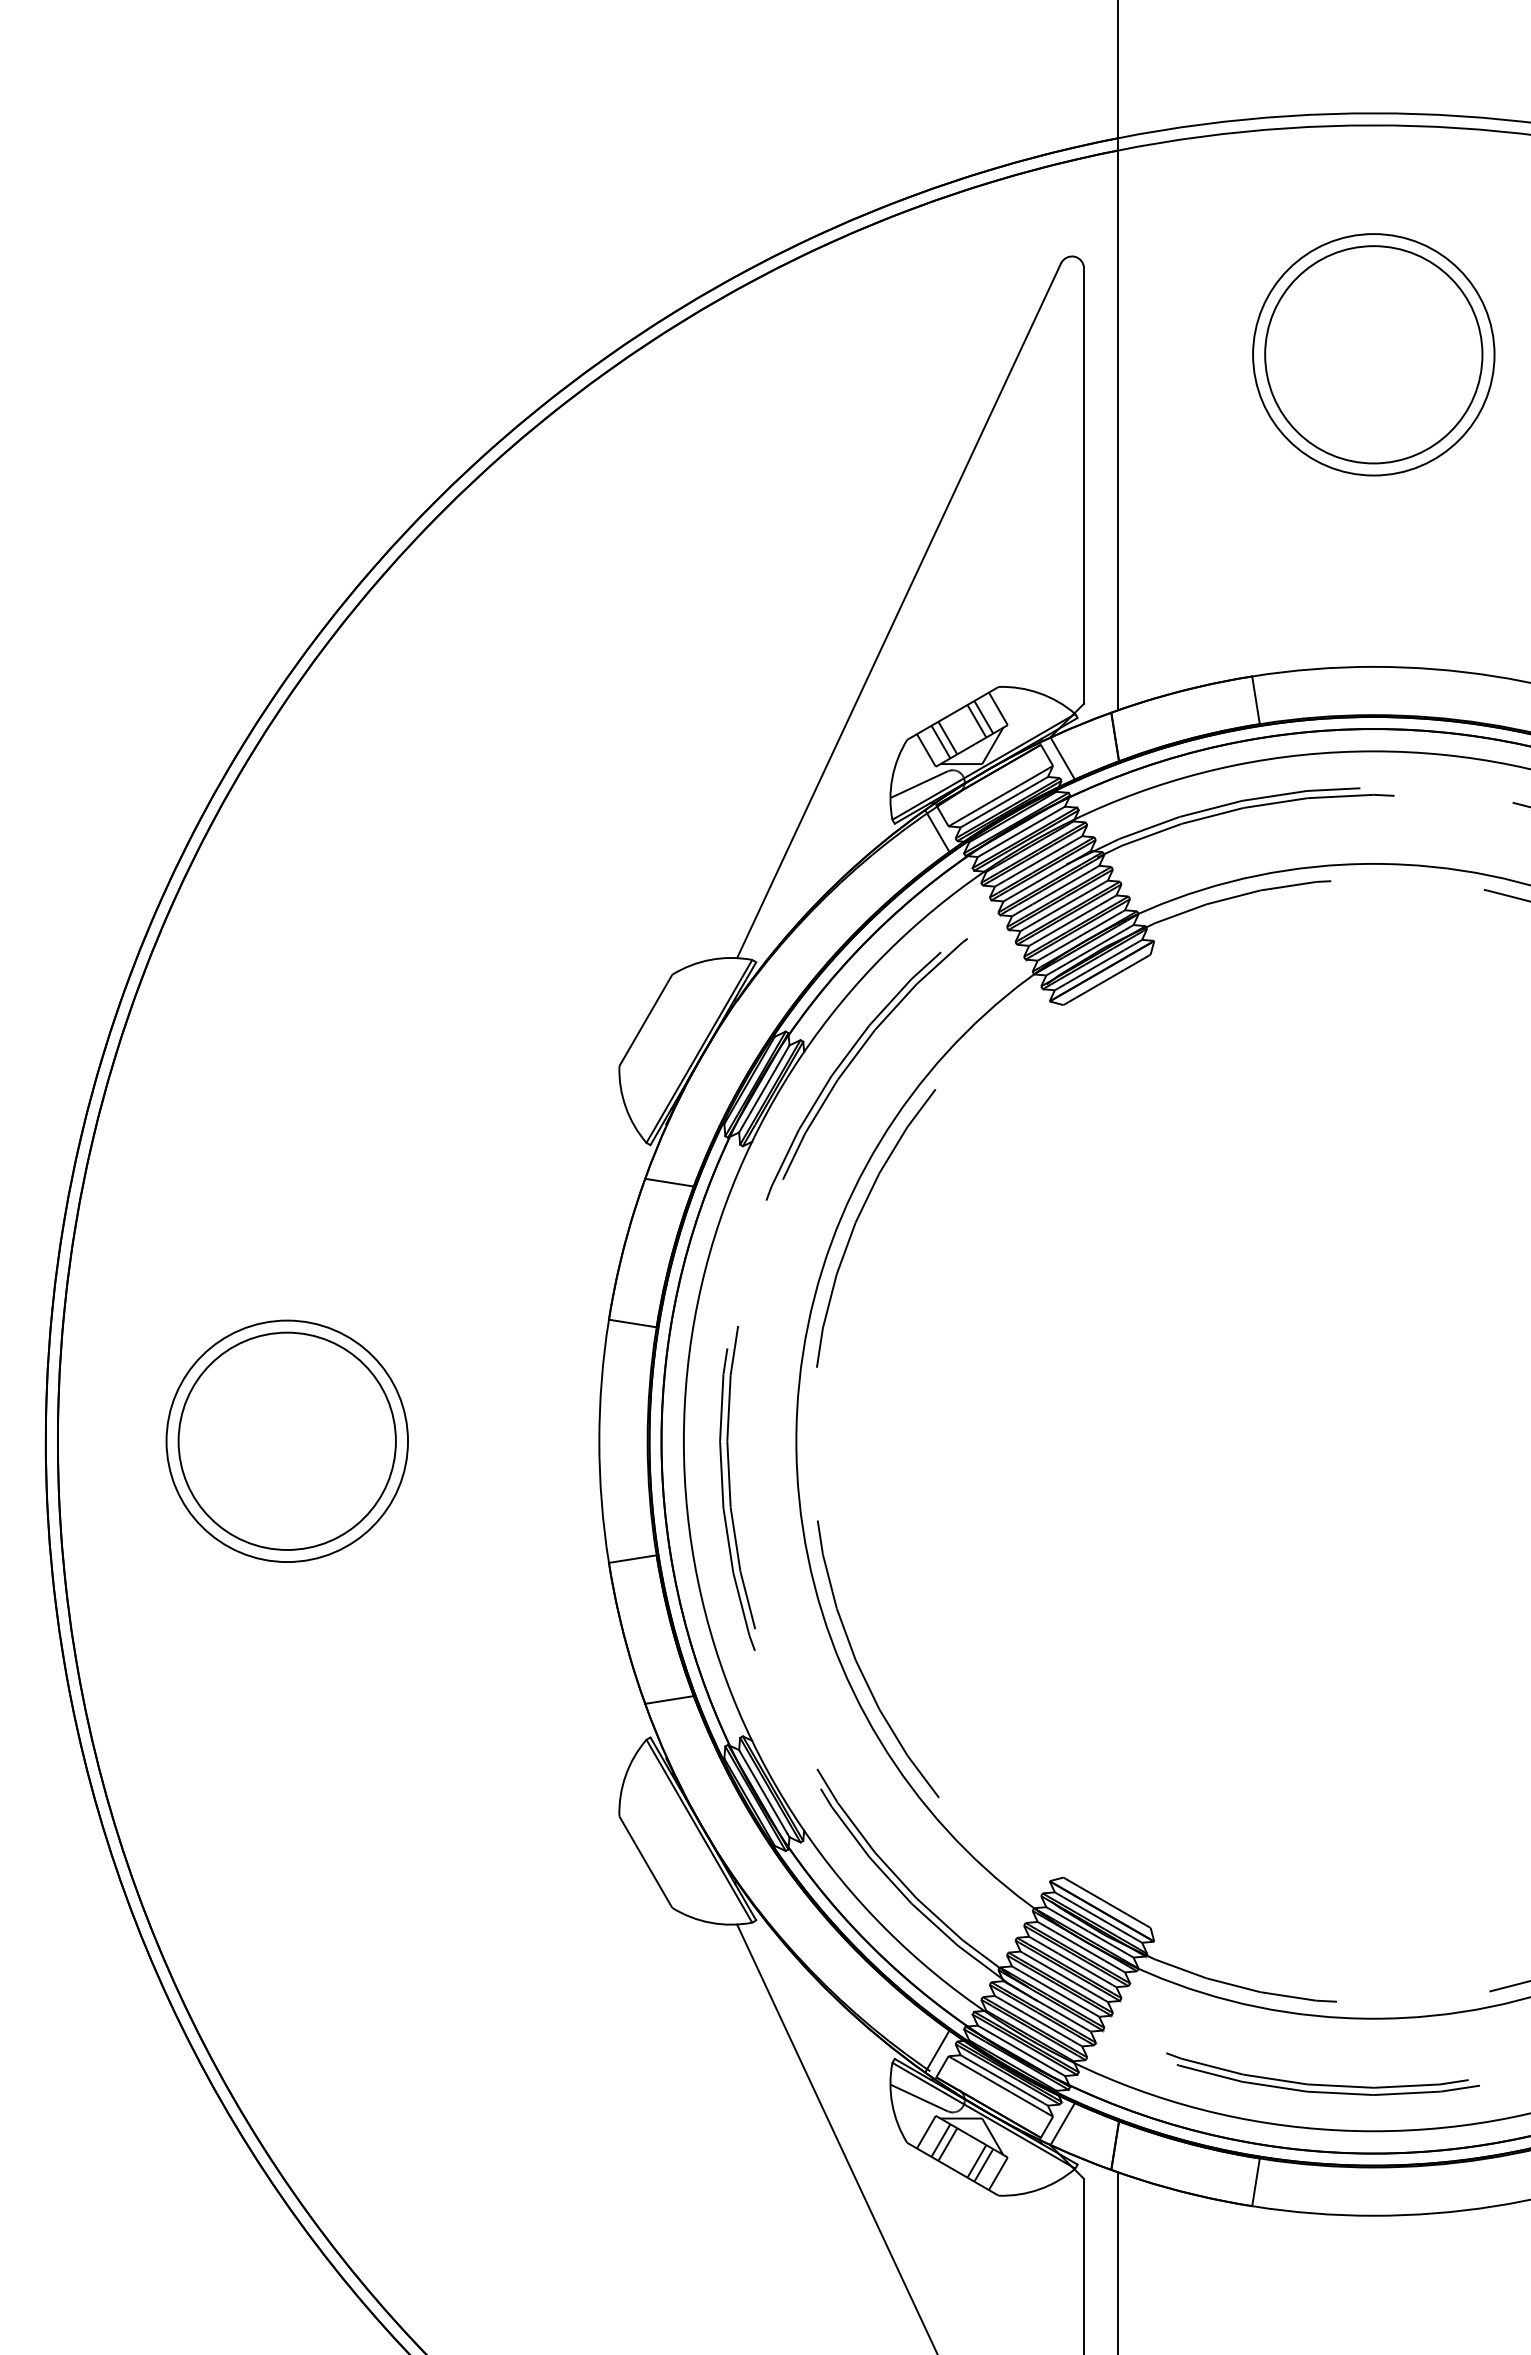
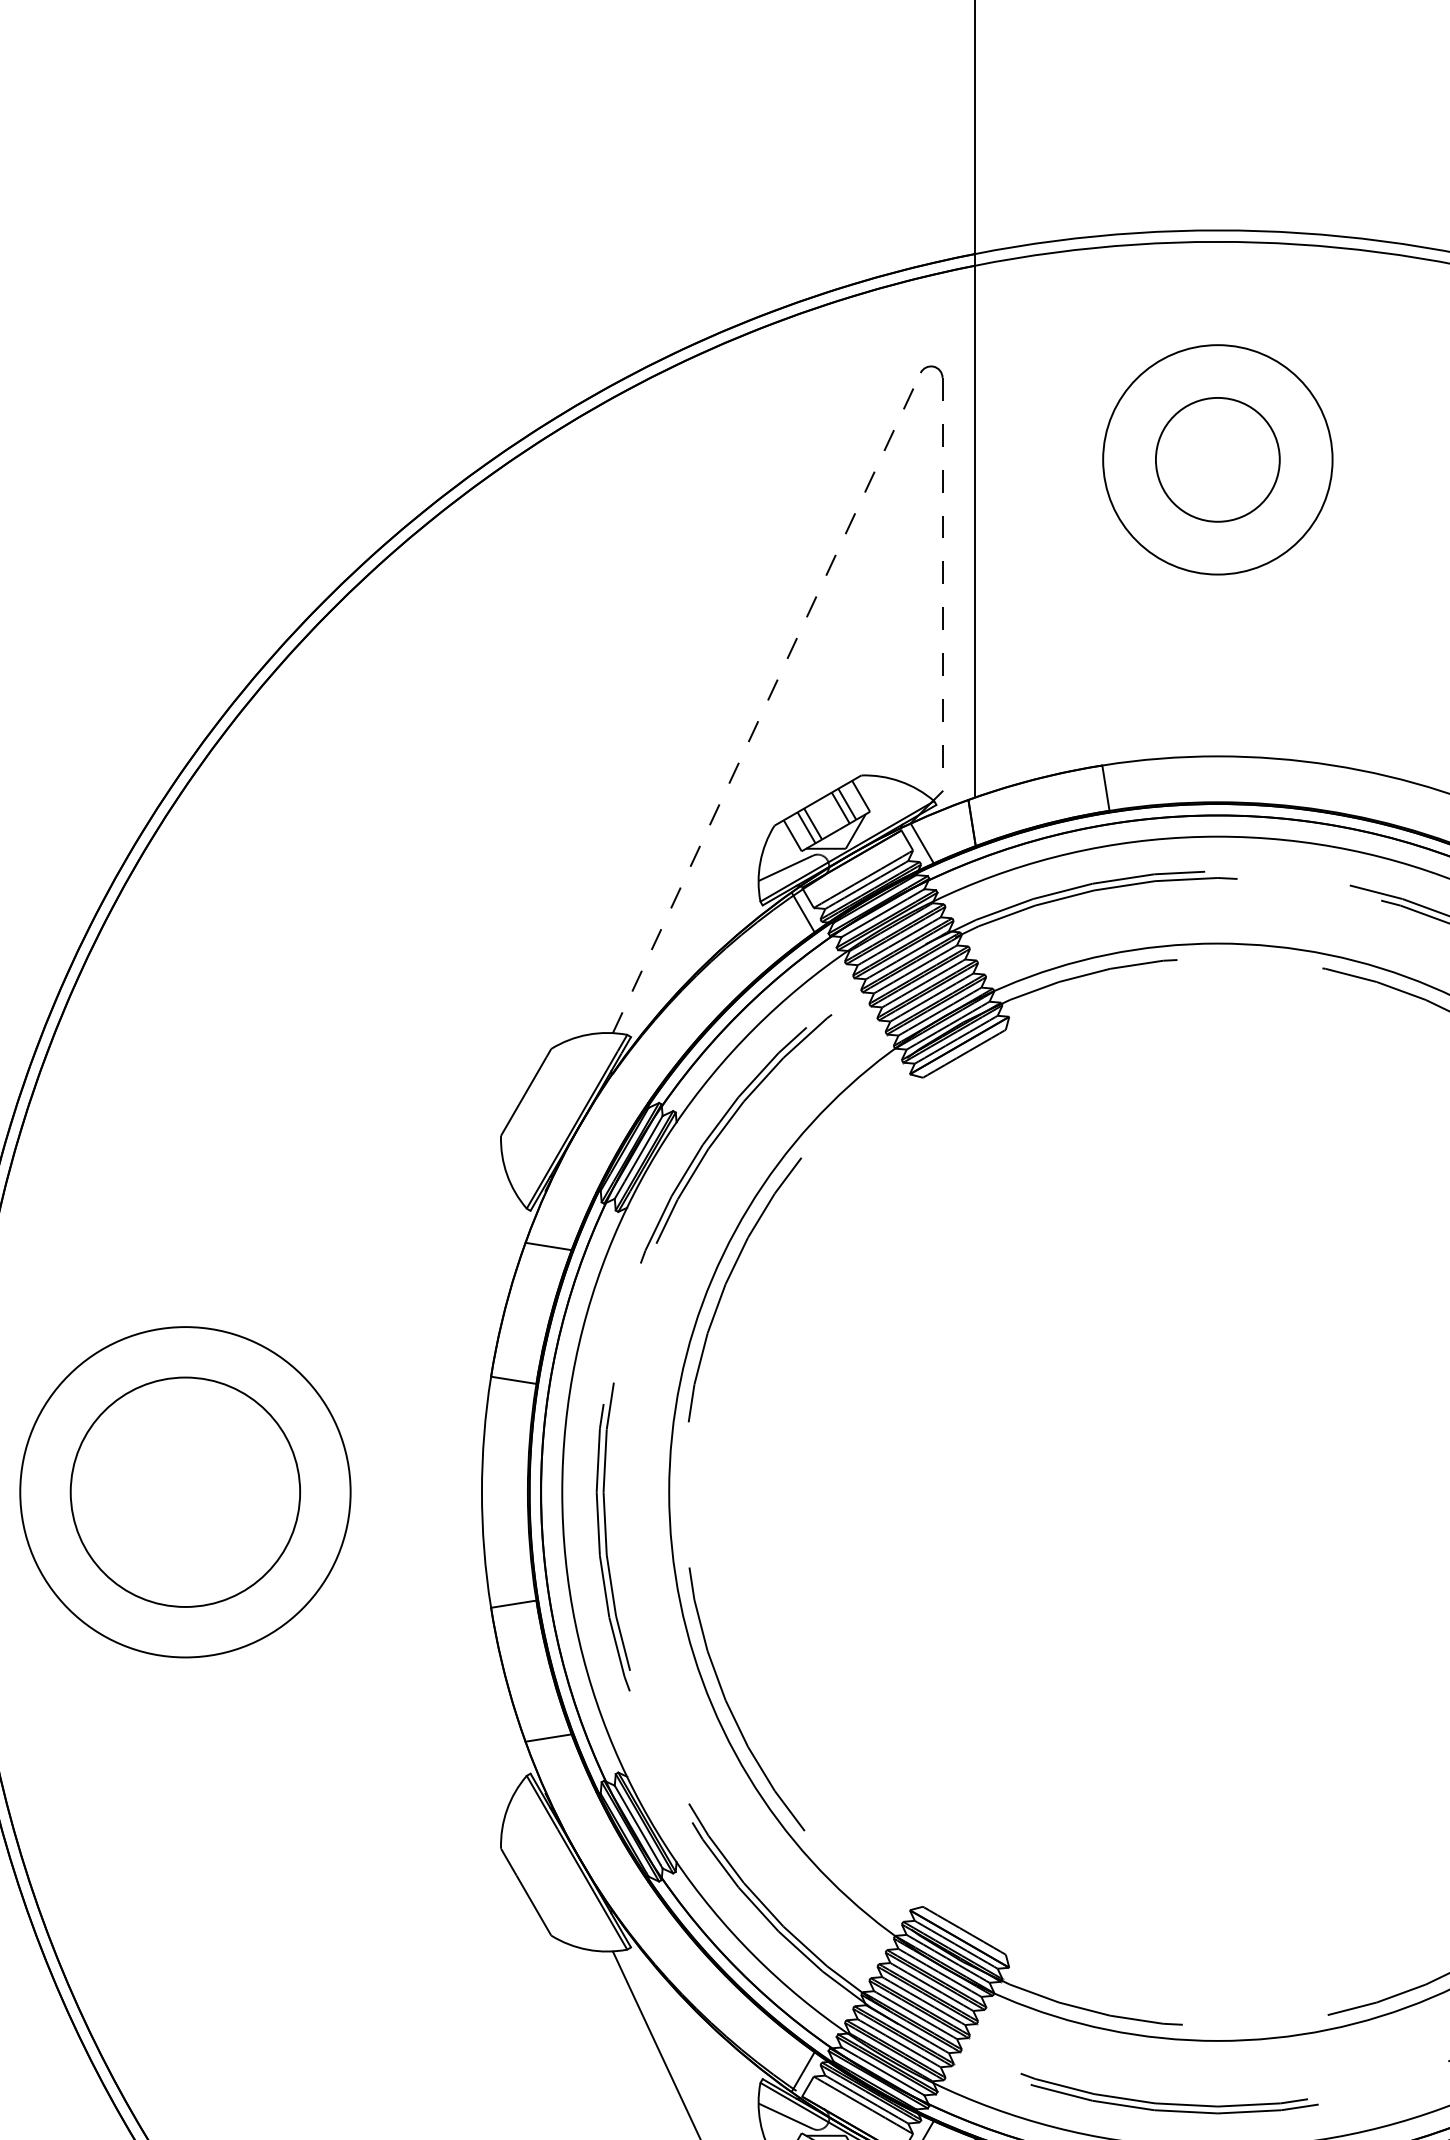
circle: (1373, 354) -> (1217, 459), size x0.6
line: (1084, 486) -> (942, 584), solid -> dashed
line: (899, 610) -> (767, 702), solid -> dashed
circle: (286, 1440) -> (184, 1491), size x1.6

